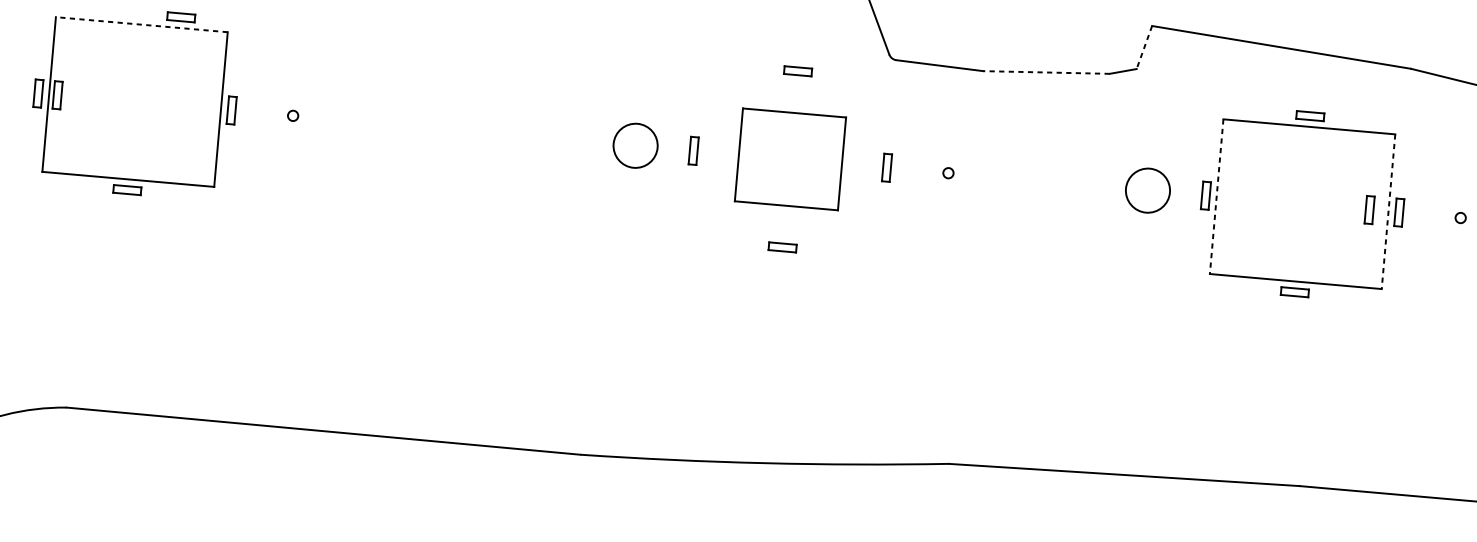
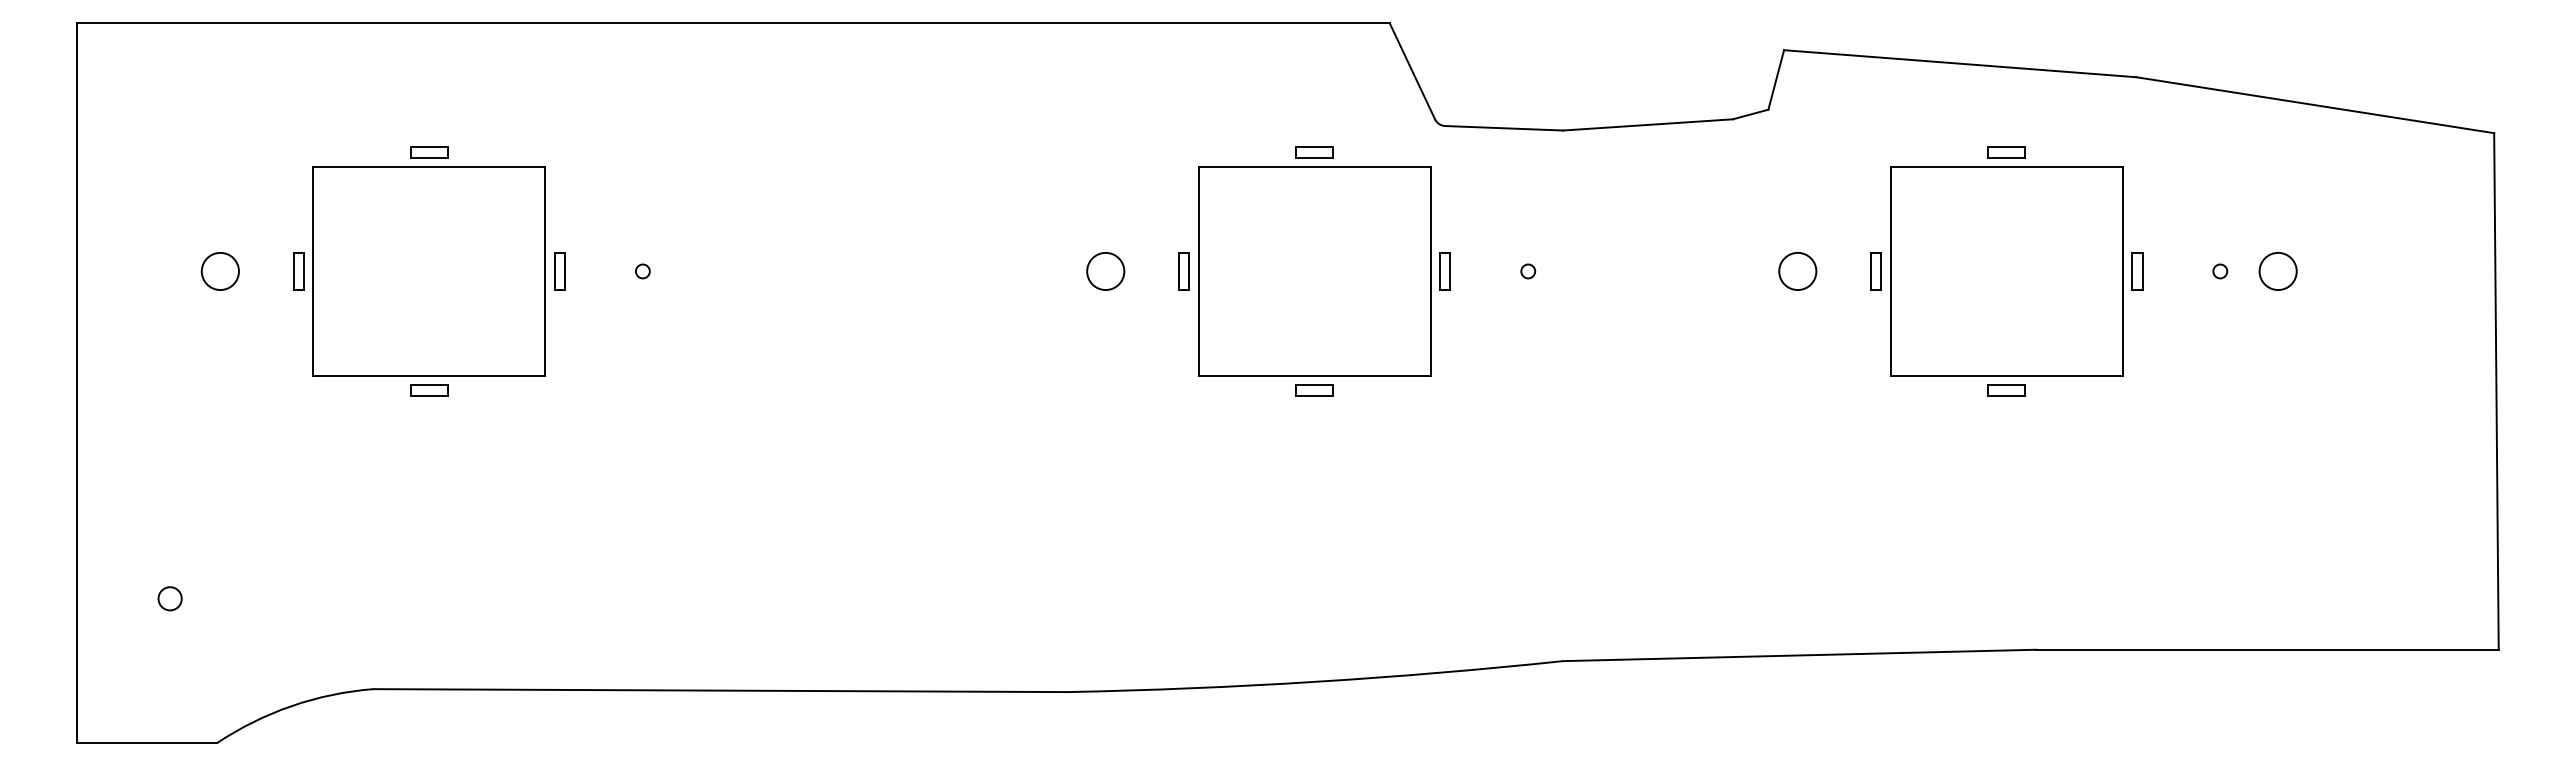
part: (181, 17) -> (429, 152), moved
line: (141, 24) -> (428, 166), dashed -> solid
line: (1144, 47) -> (1776, 79), dashed -> solid
line: (1046, 72) -> (1647, 124), dashed -> solid
part: (57, 95) -> (324, 271), removed
circle: (635, 145) -> (1105, 271), size x0.62
part: (790, 159) -> (1314, 271), size x1.67
circle: (1147, 190) -> (1797, 271), size x0.62
line: (1216, 196) -> (1890, 271), dashed -> solid
part: (1369, 210) -> (2097, 271), removed
line: (1388, 211) -> (2122, 271), dashed -> solid

